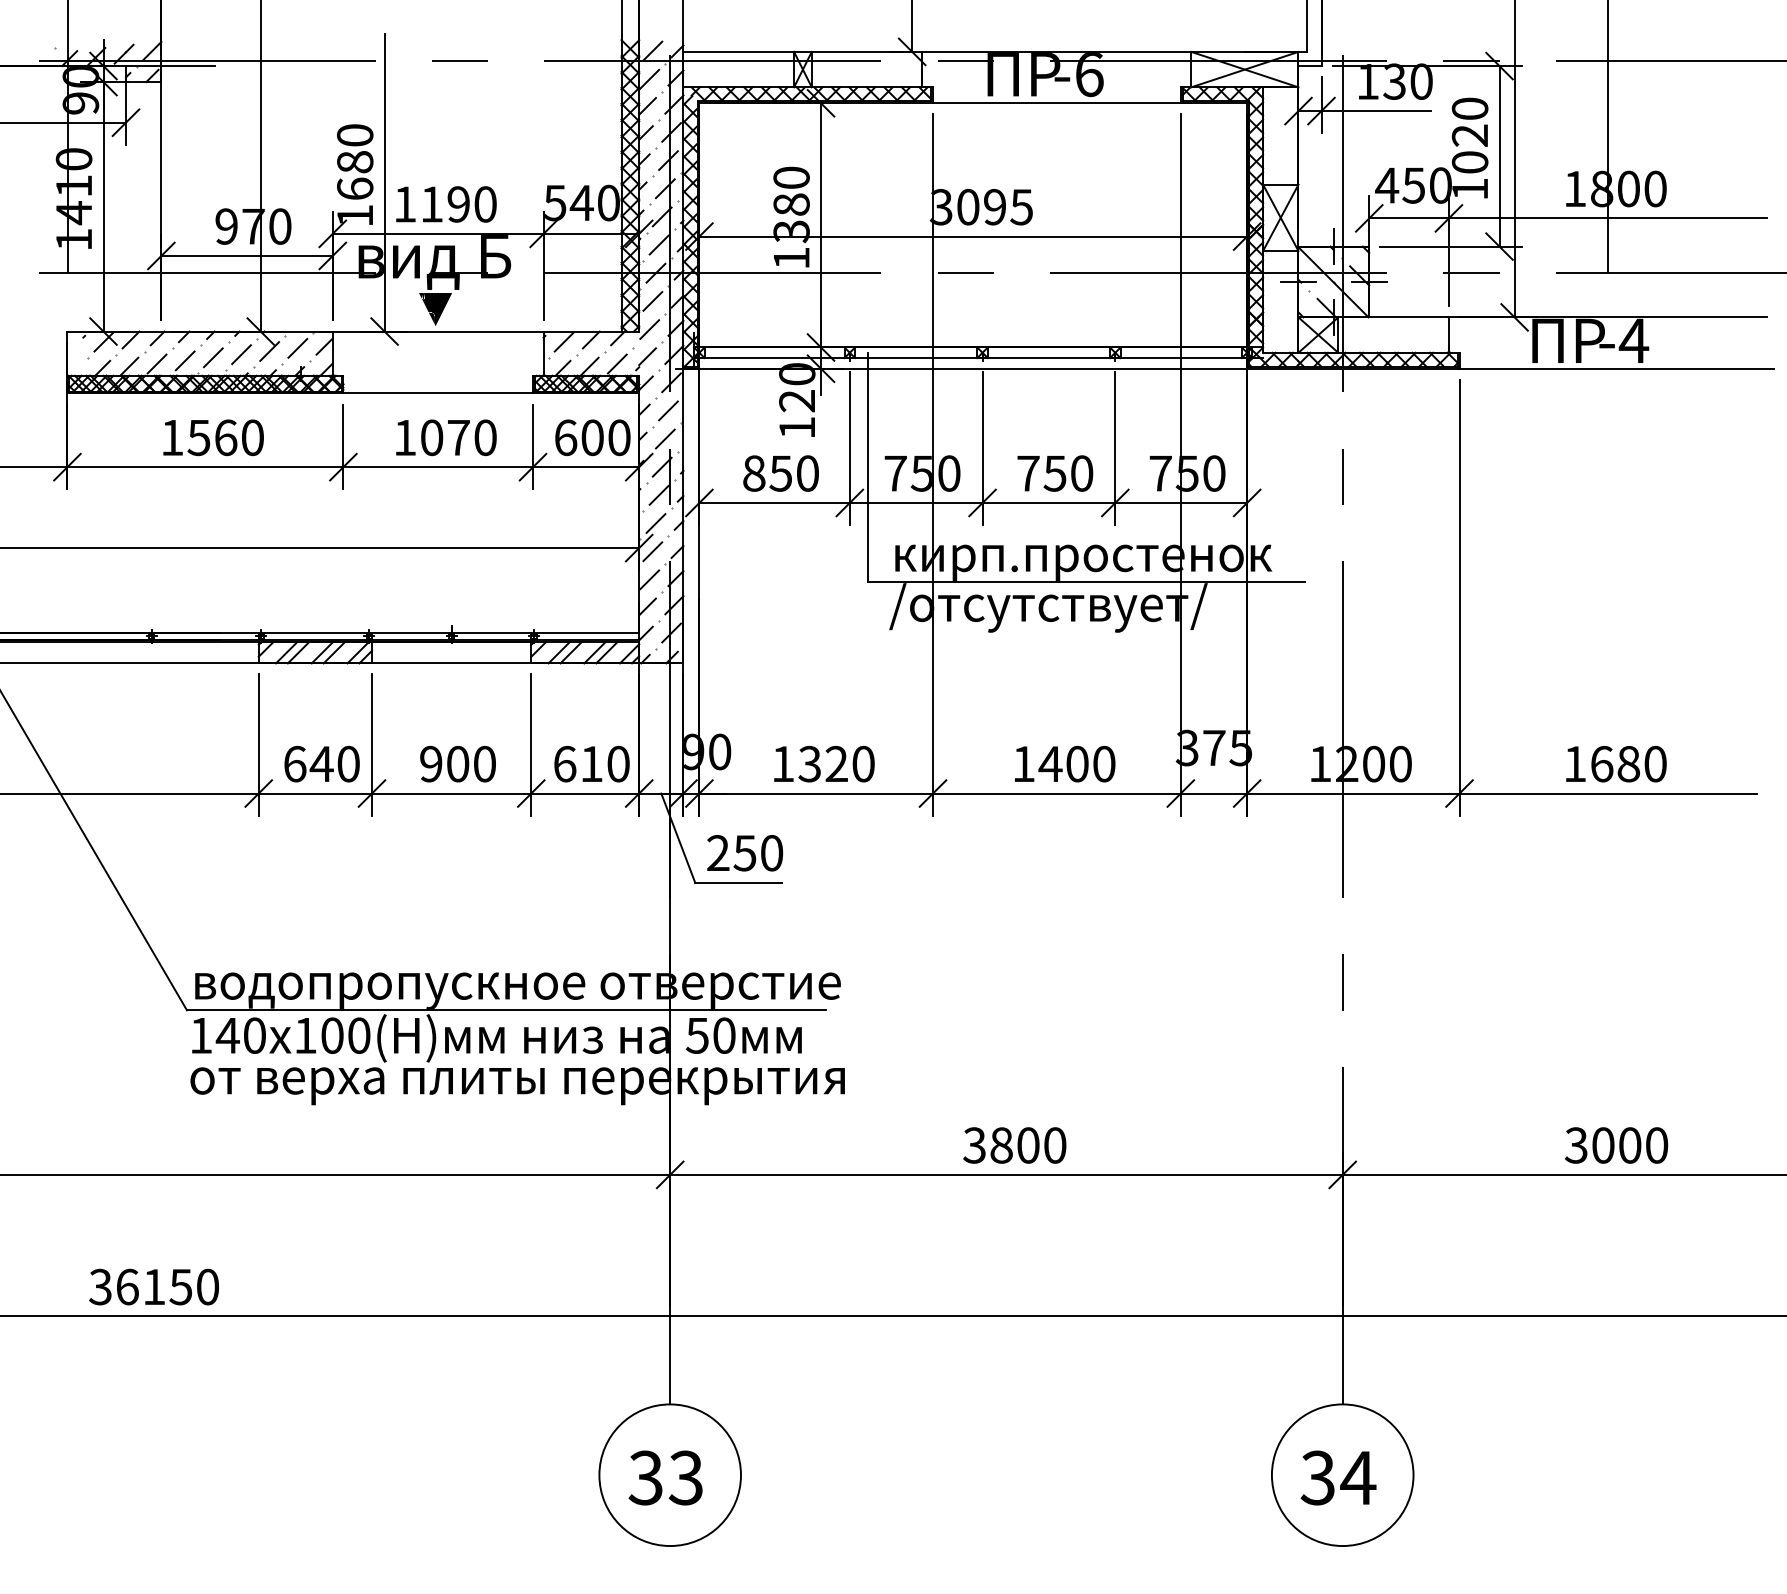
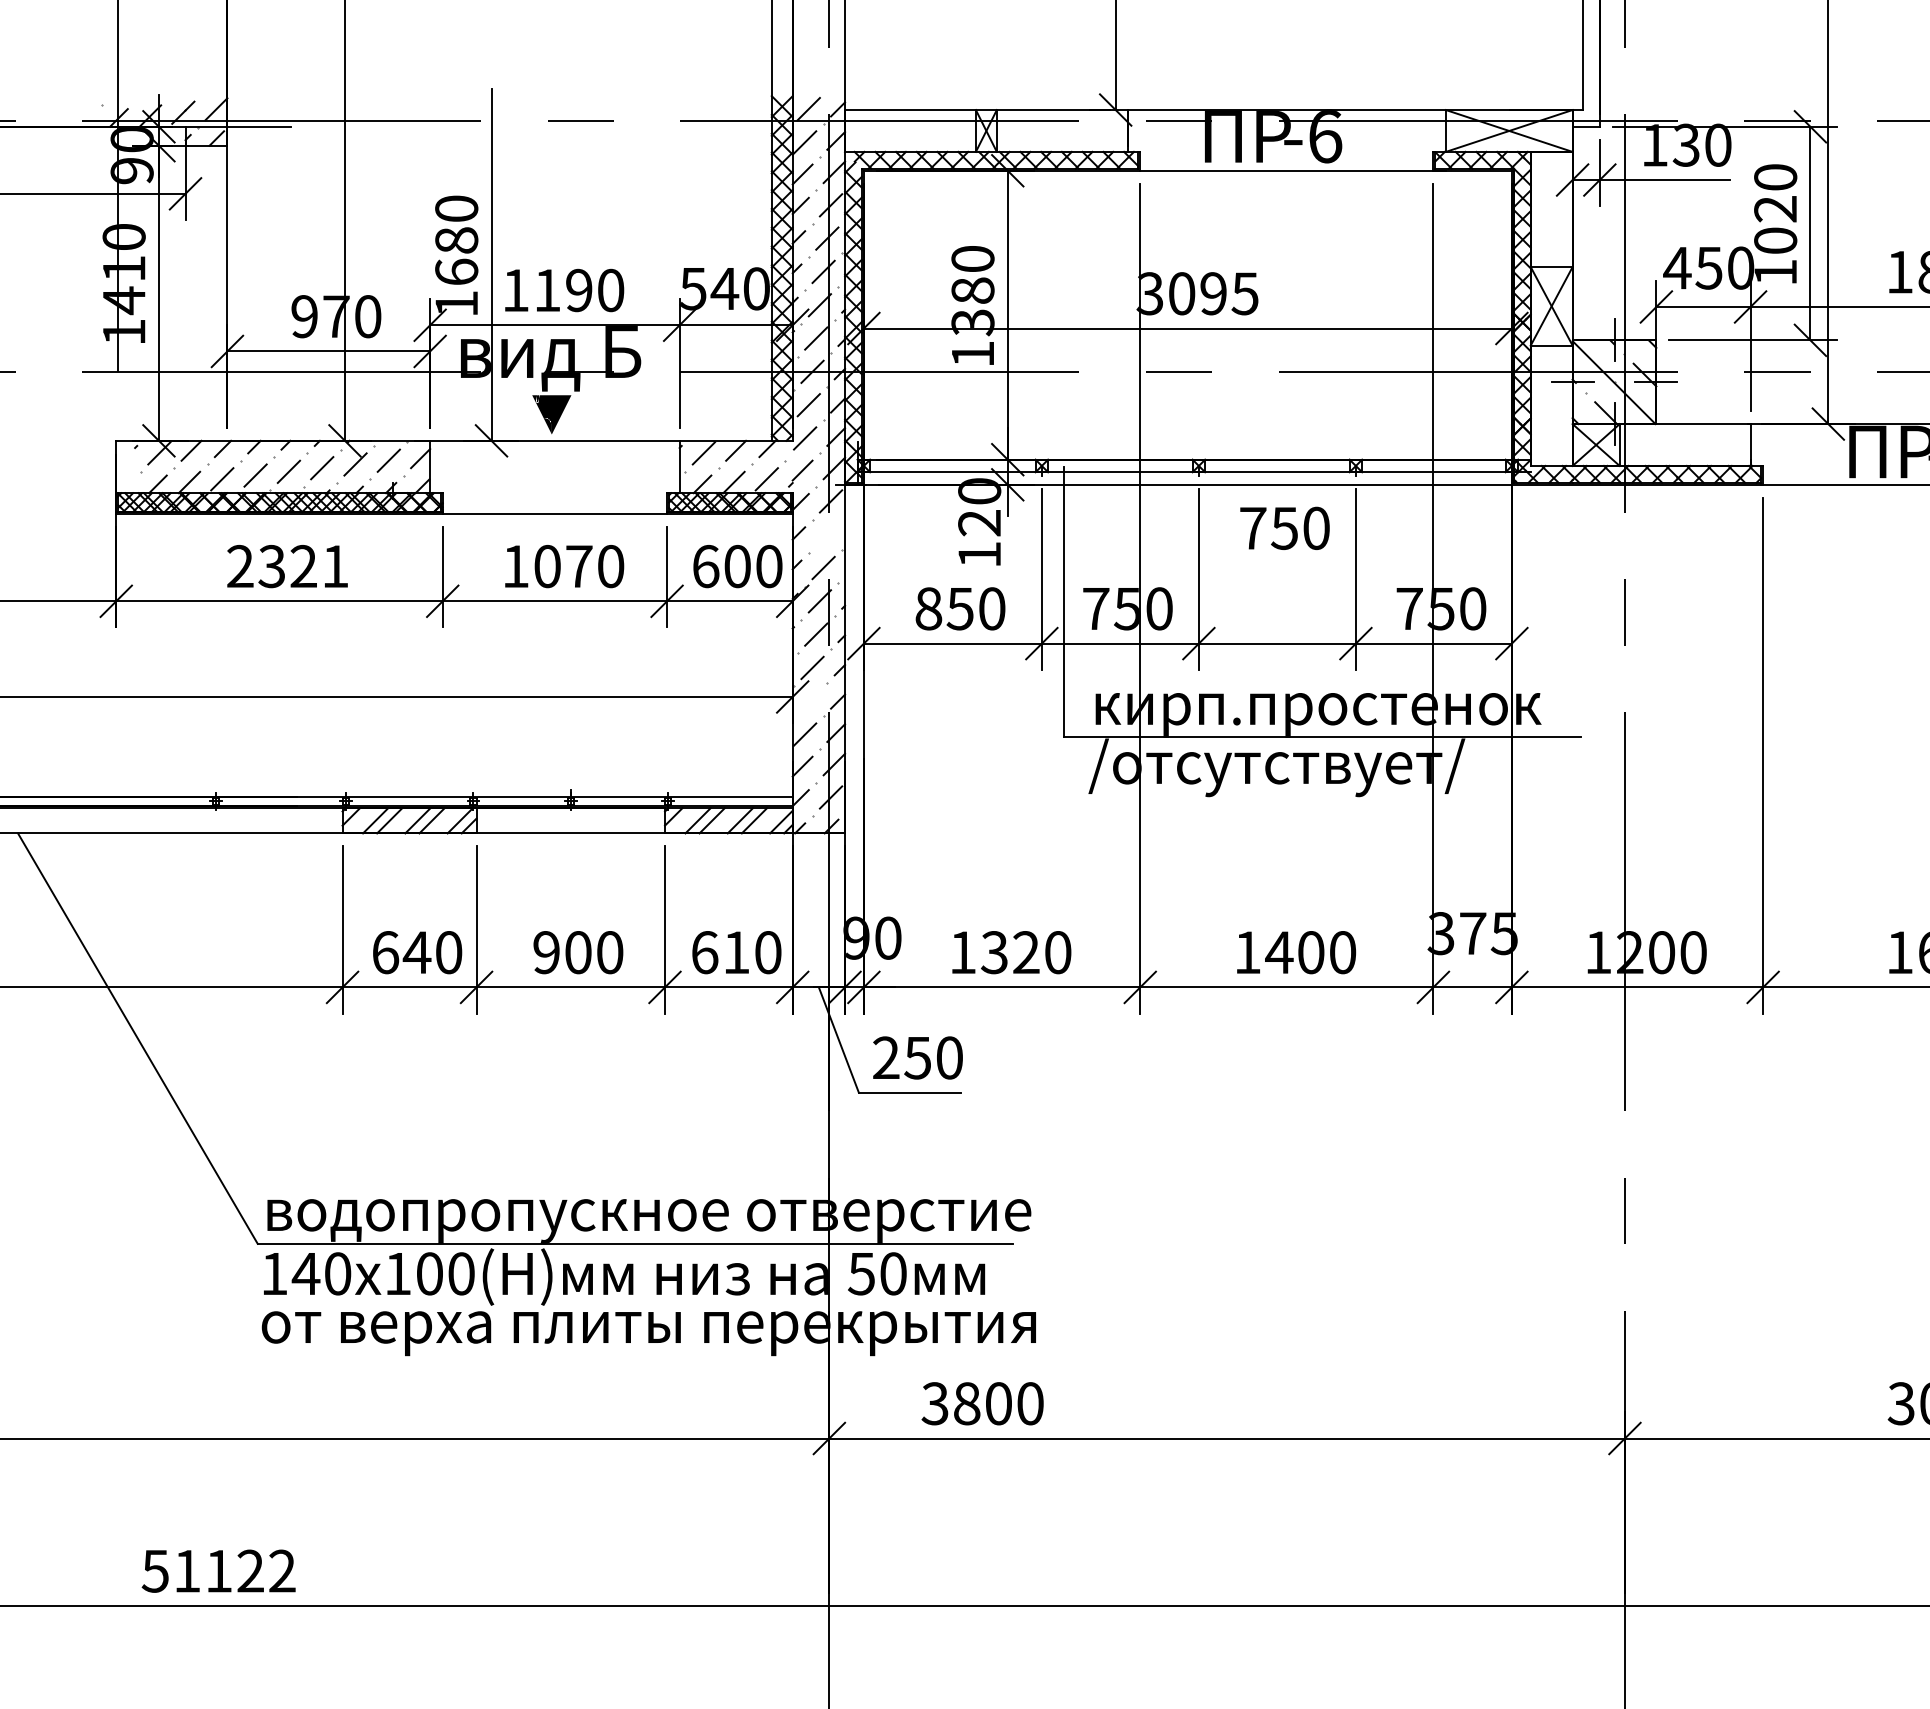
line: (668, 410) -> (827, 534), removed
text: (212, 437) -> (287, 566), 1560 -> 2321
text: (1055, 473) -> (1285, 528), moved
line: (652, 551) -> (808, 701), removed
text: (1014, 1145) -> (982, 1403), moved
text: (154, 1286) -> (219, 1570), 36150 -> 51122

